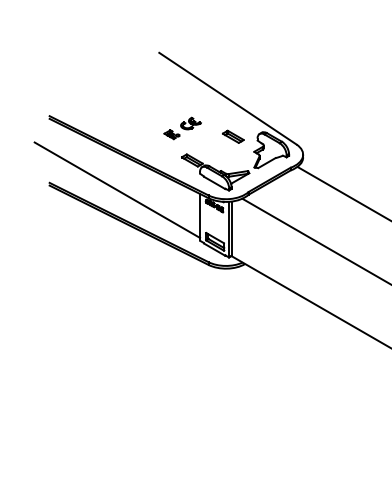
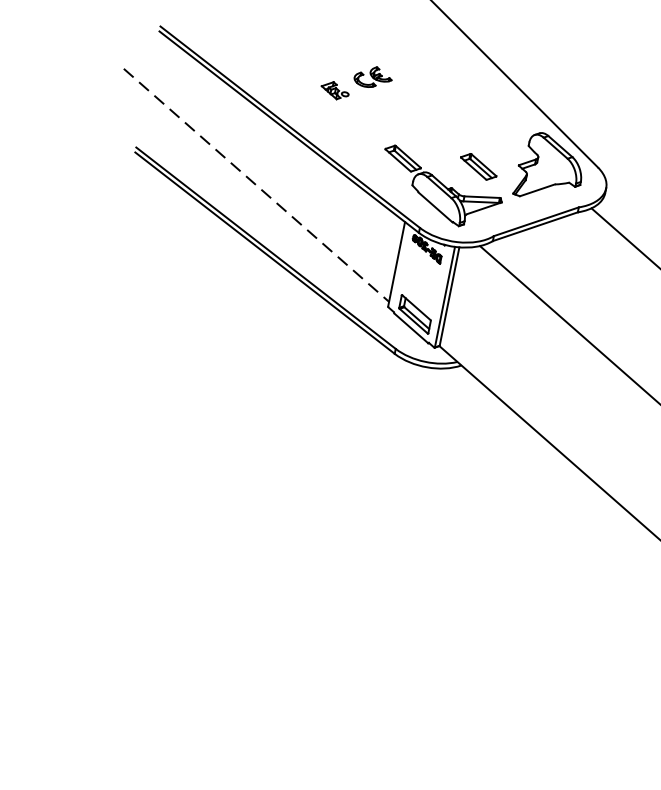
part: (182, 128) -> (356, 83), moved
part: (233, 136) -> (479, 166), moved
line: (117, 190) -> (256, 185), solid -> dashed

